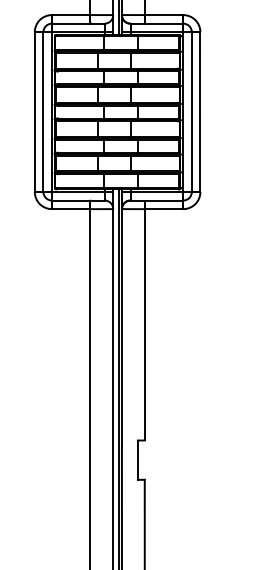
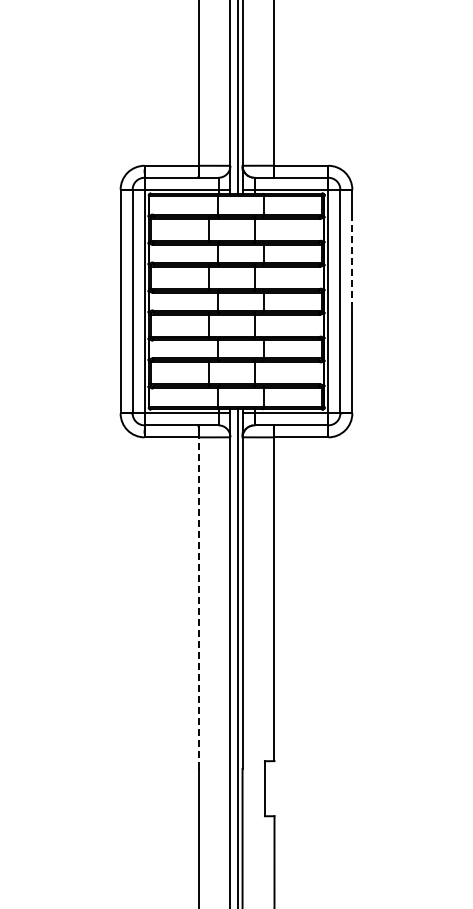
line: (200, 83) -> (352, 261), solid -> dashed
line: (90, 327) -> (198, 603), solid -> dashed

